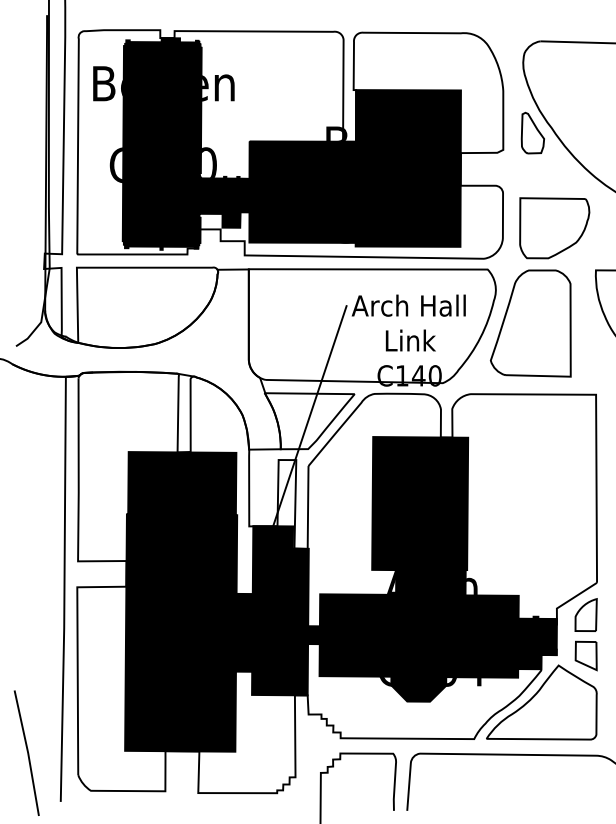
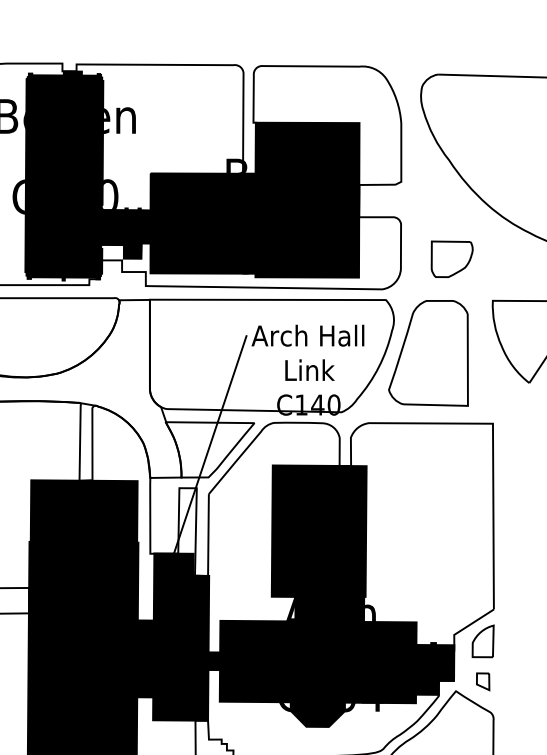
part: (532, 132) -> (430, 164), removed
part: (554, 228) -> (451, 259), size x0.6
part: (585, 655) -> (482, 681), size x0.6

